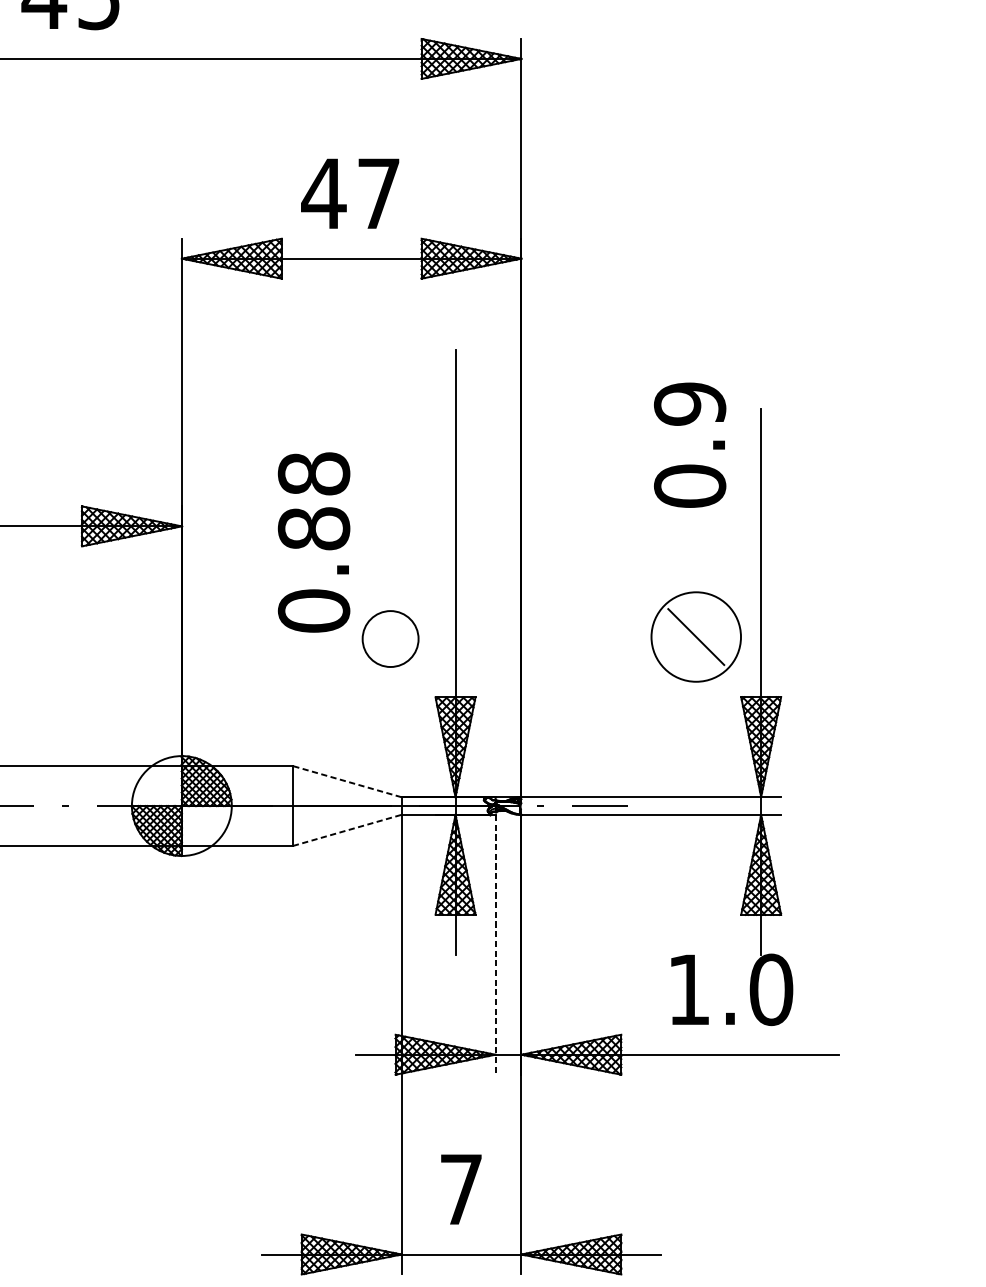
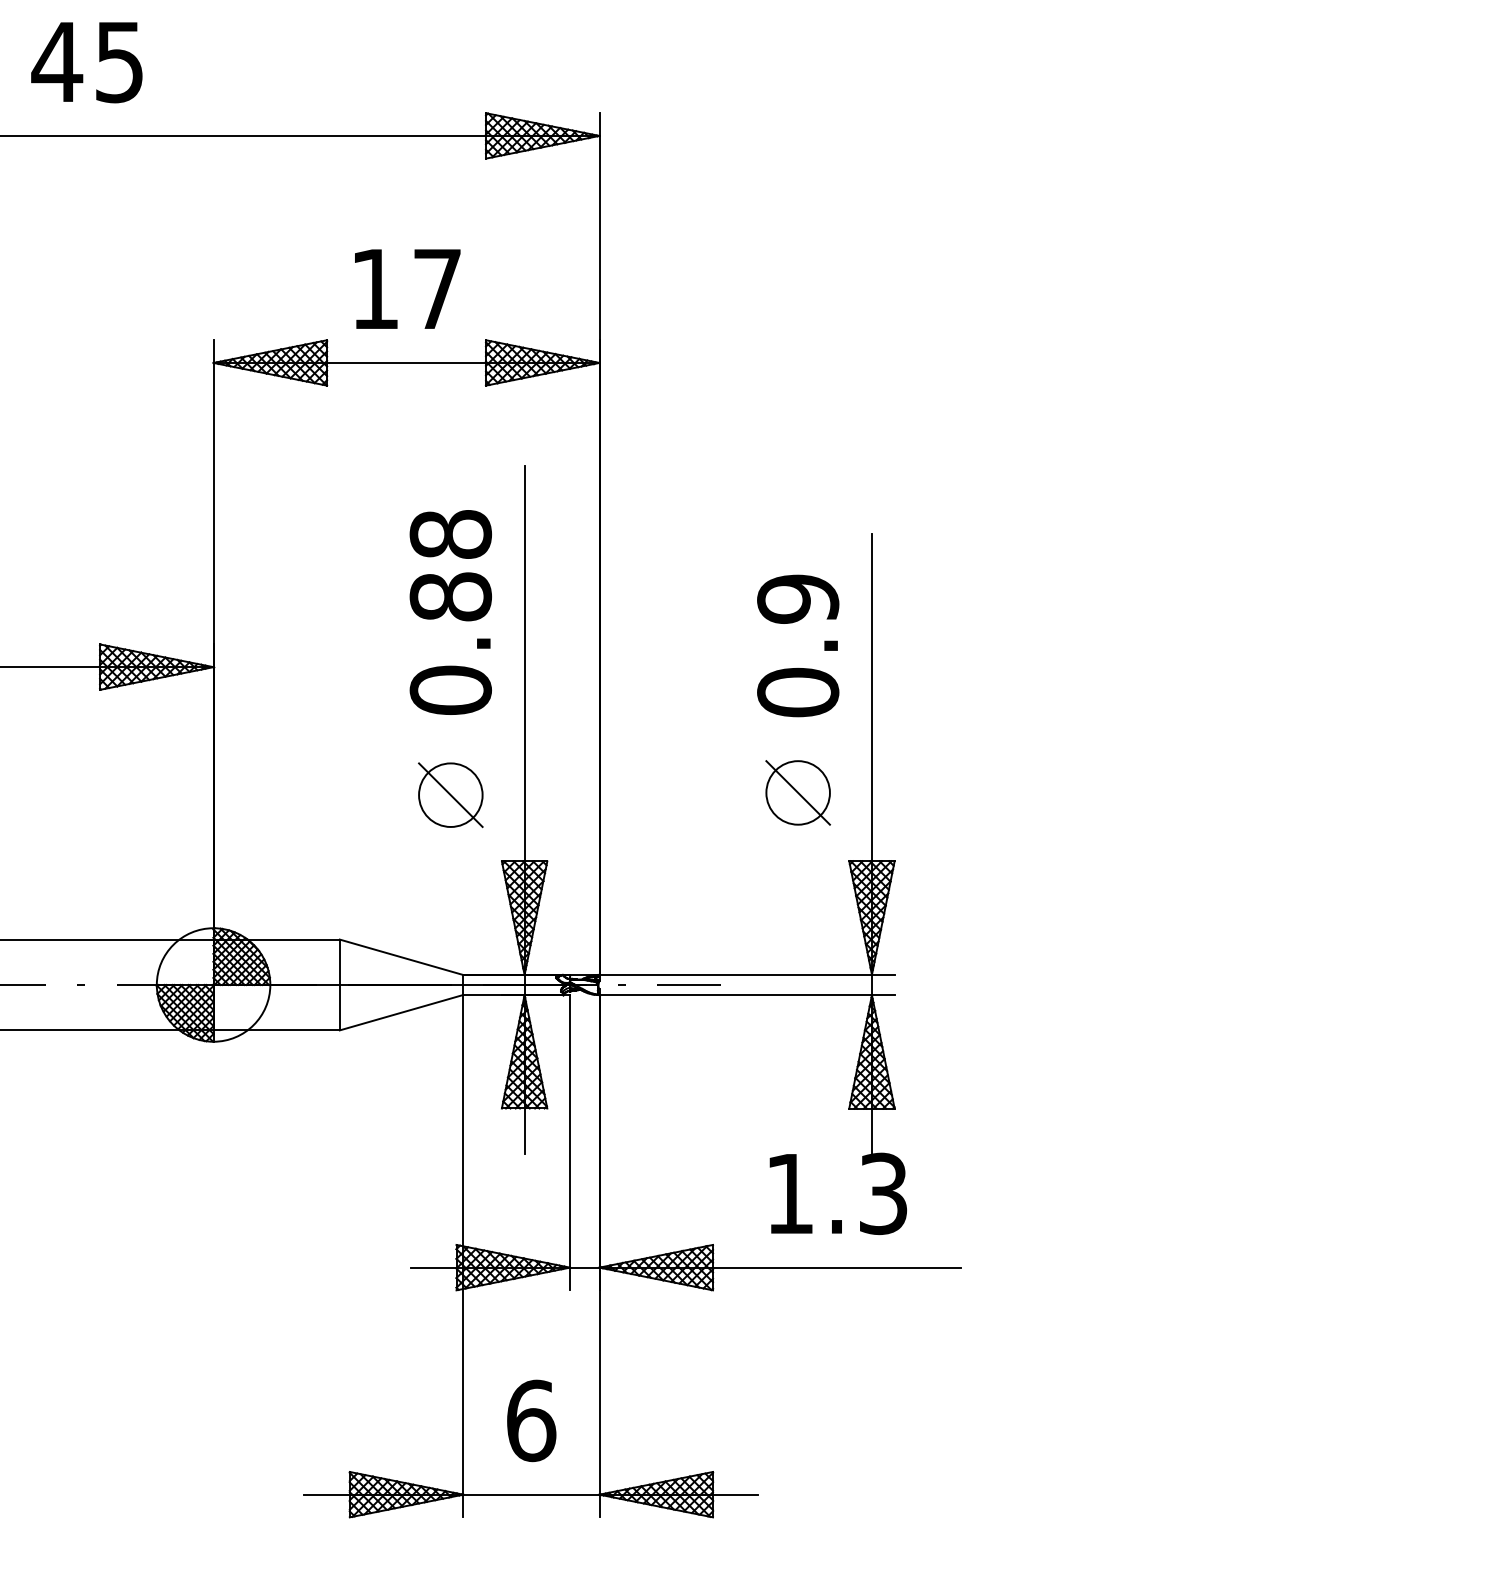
text: (323, 193) -> (374, 288), 47 -> 17
text: (690, 444) -> (798, 645), moved
text: (313, 542) -> (450, 612), moved
circle: (695, 636) -> (797, 792), size x0.62
line: (390, 638) -> (450, 794), added
line: (347, 781) -> (401, 957), dashed -> solid
line: (348, 830) -> (402, 1012), dashed -> solid
line: (495, 944) -> (570, 1142), dashed -> solid
text: (771, 989) -> (883, 1193), 1.0 -> 1.3
text: (461, 1189) -> (531, 1420), 7 -> 6

